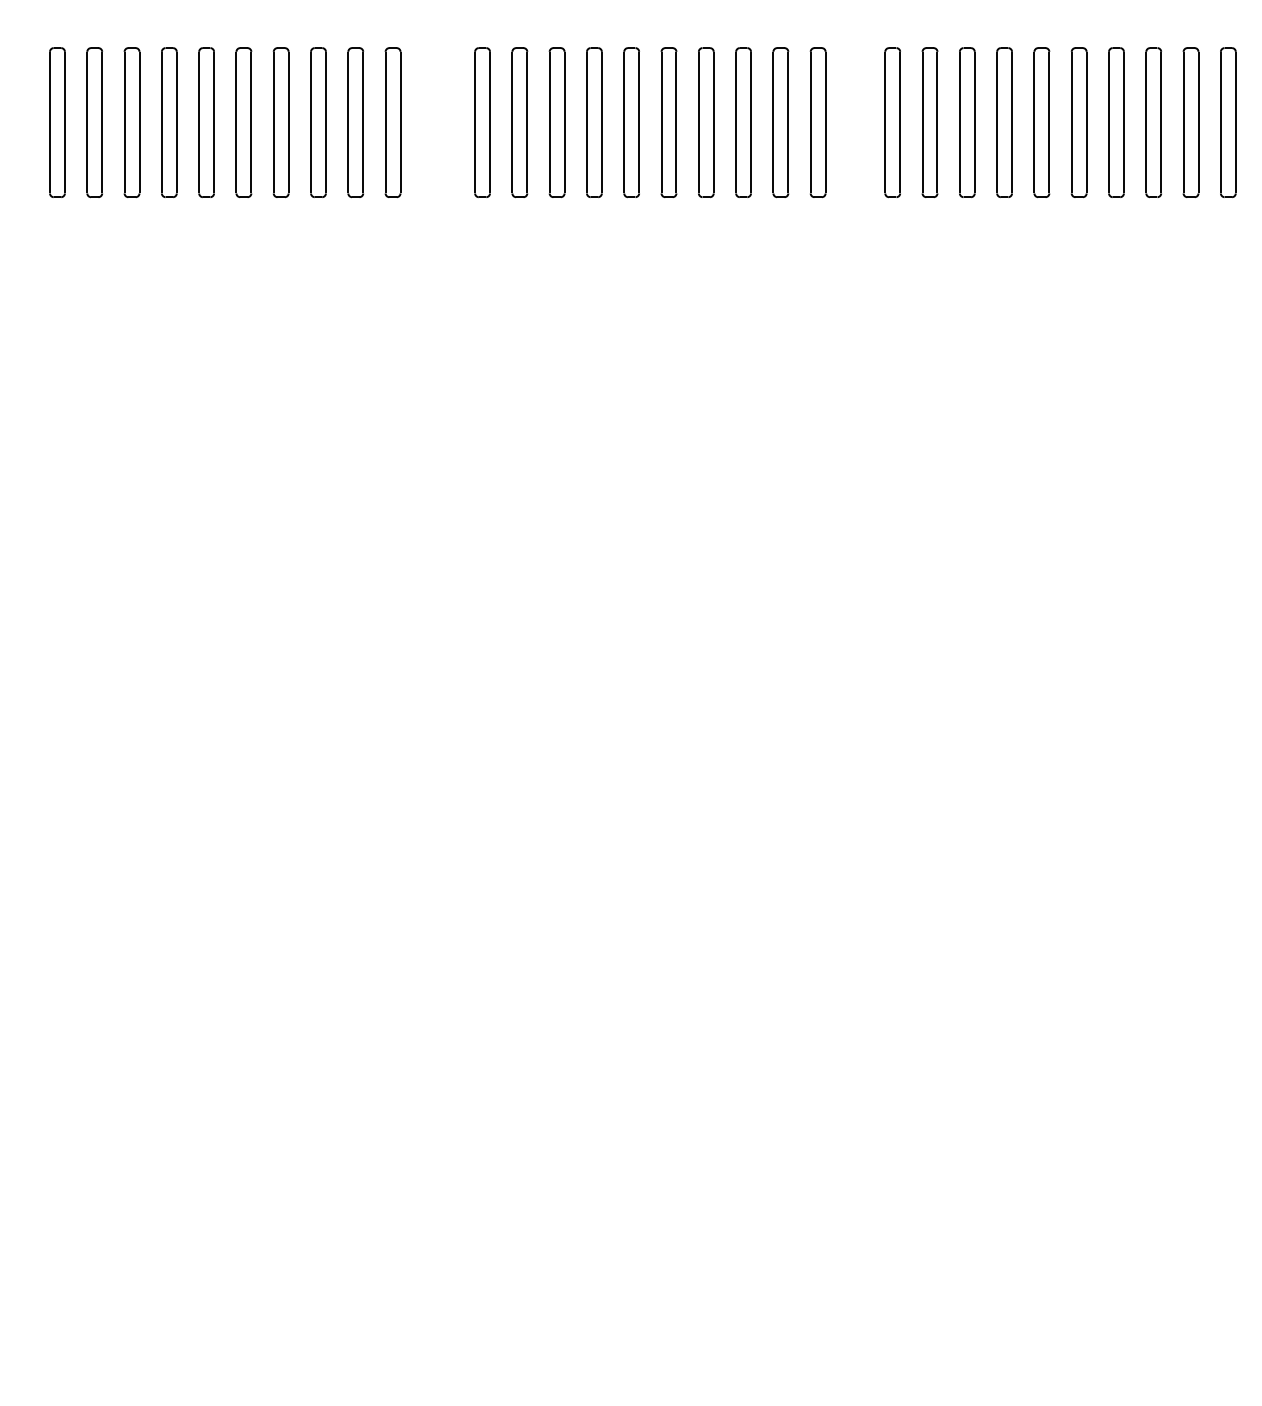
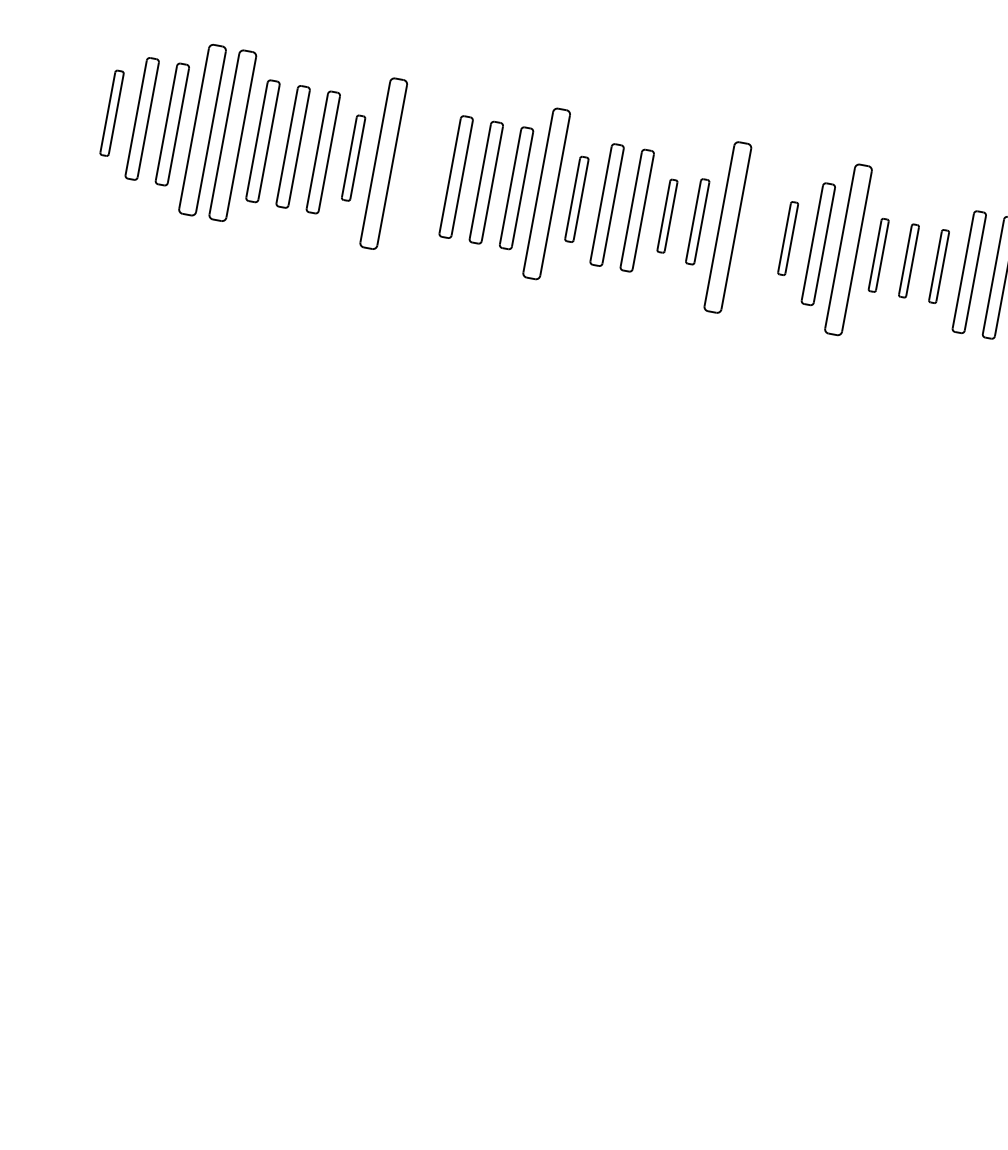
part: (57, 122) -> (112, 113), size x0.7
part: (169, 122) -> (202, 130), size x1.4
part: (206, 122) -> (232, 135), size x1.4
part: (355, 122) -> (353, 157), size x0.7
part: (392, 122) -> (383, 163), size x1.4
part: (594, 122) -> (546, 193), size x1.4
part: (631, 122) -> (576, 199), size x0.7
part: (743, 122) -> (667, 216), size x0.6
part: (780, 122) -> (697, 221), size x0.7
part: (817, 122) -> (727, 227), size x1.4
part: (892, 122) -> (788, 238), size x0.6
part: (967, 122) -> (848, 249), size x1.4
part: (1004, 122) -> (878, 255), size x0.6
part: (1041, 122) -> (908, 260), size x0.6
part: (1078, 122) -> (938, 266), size x0.6

